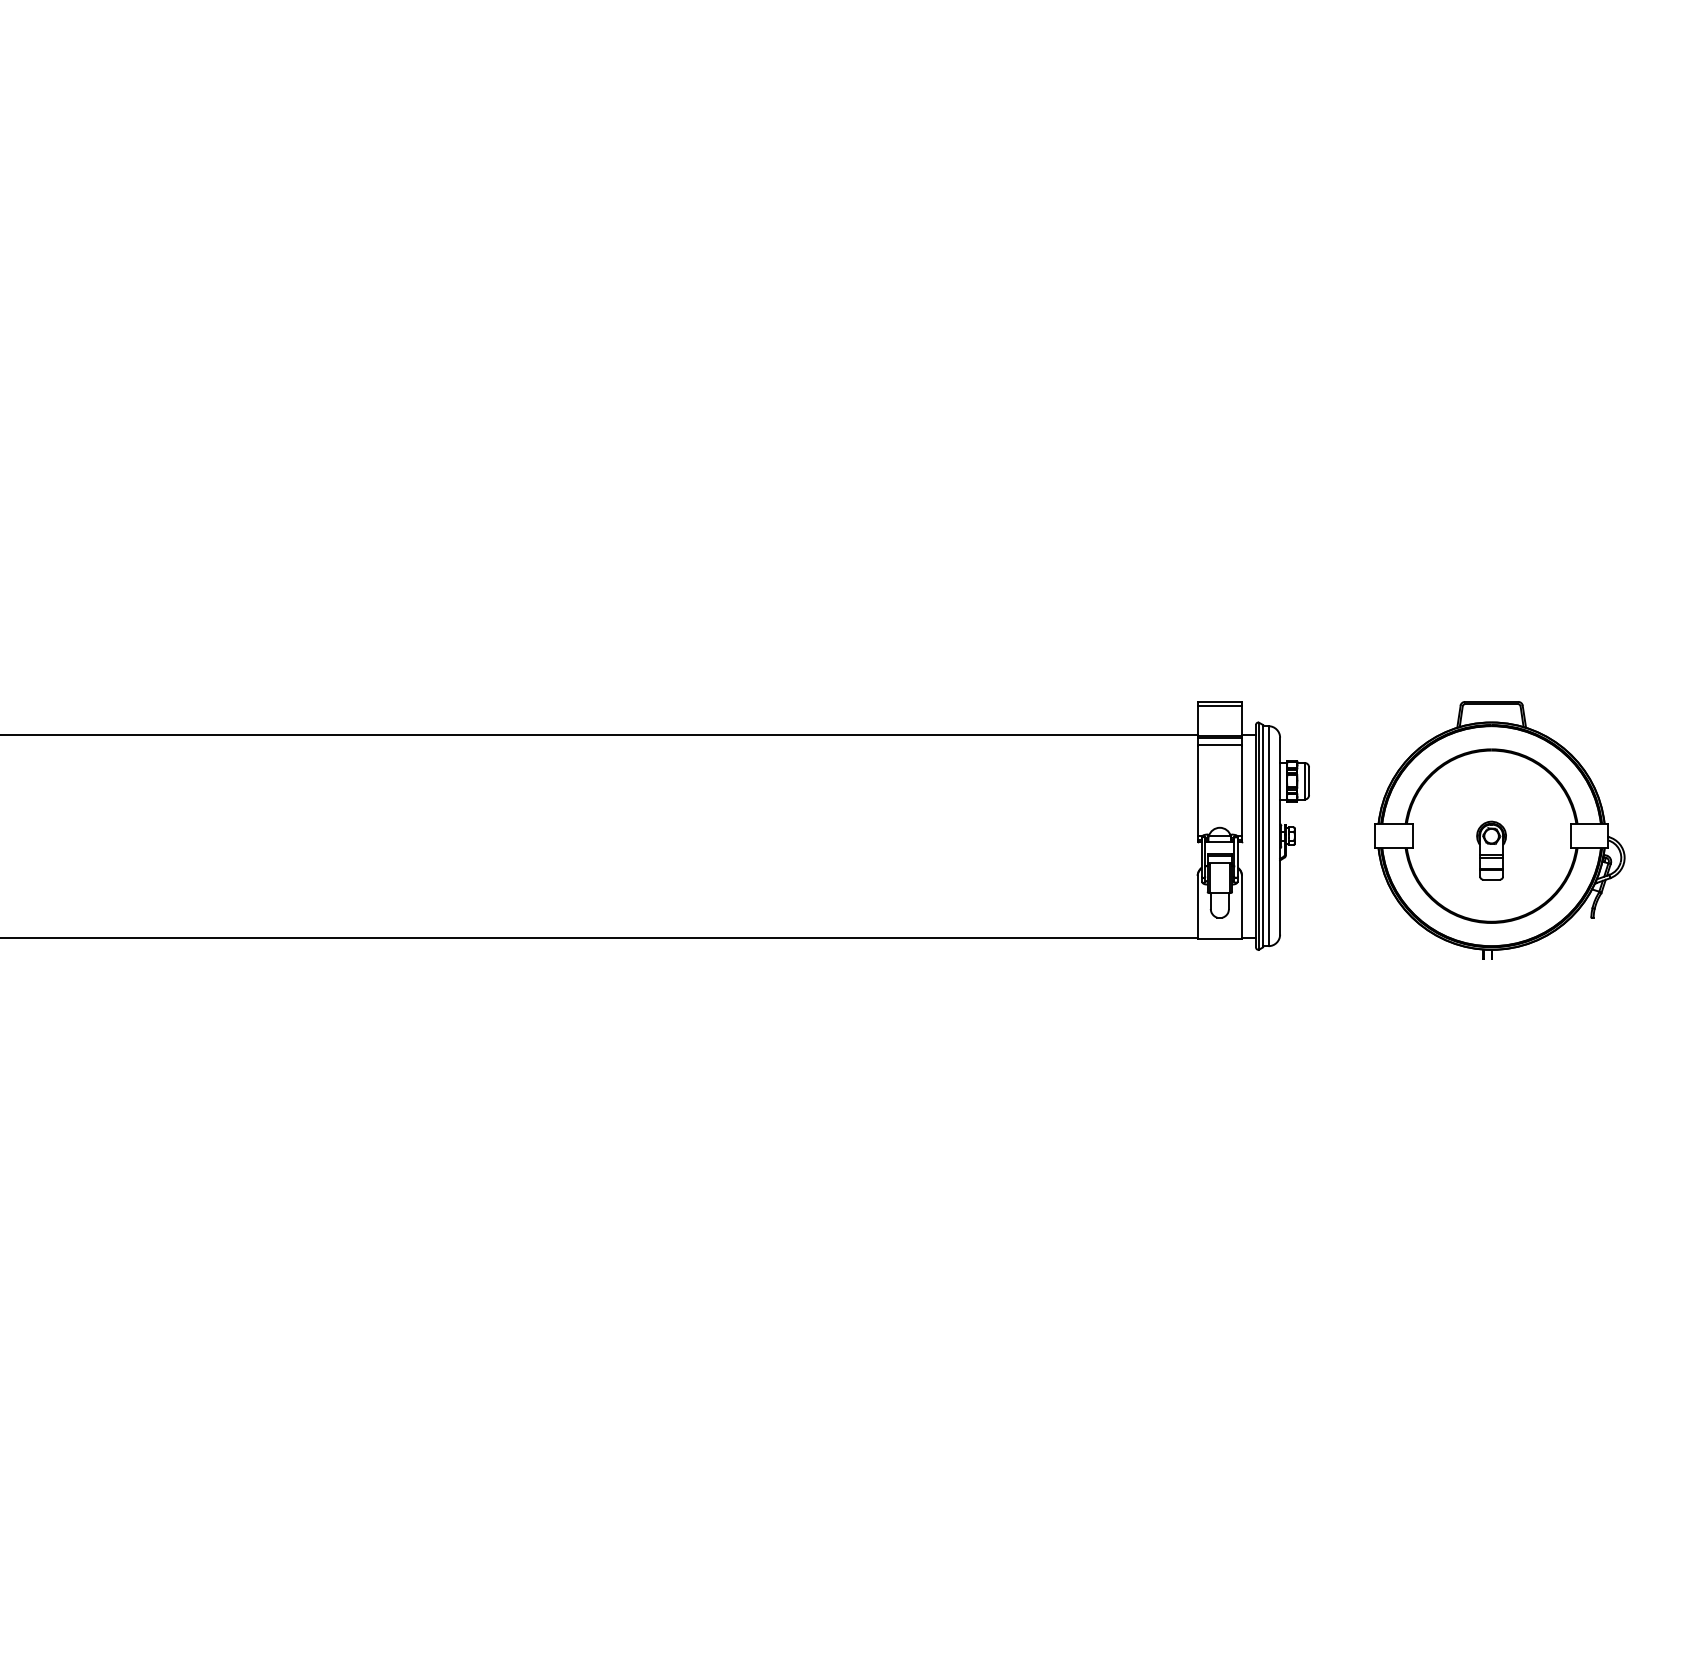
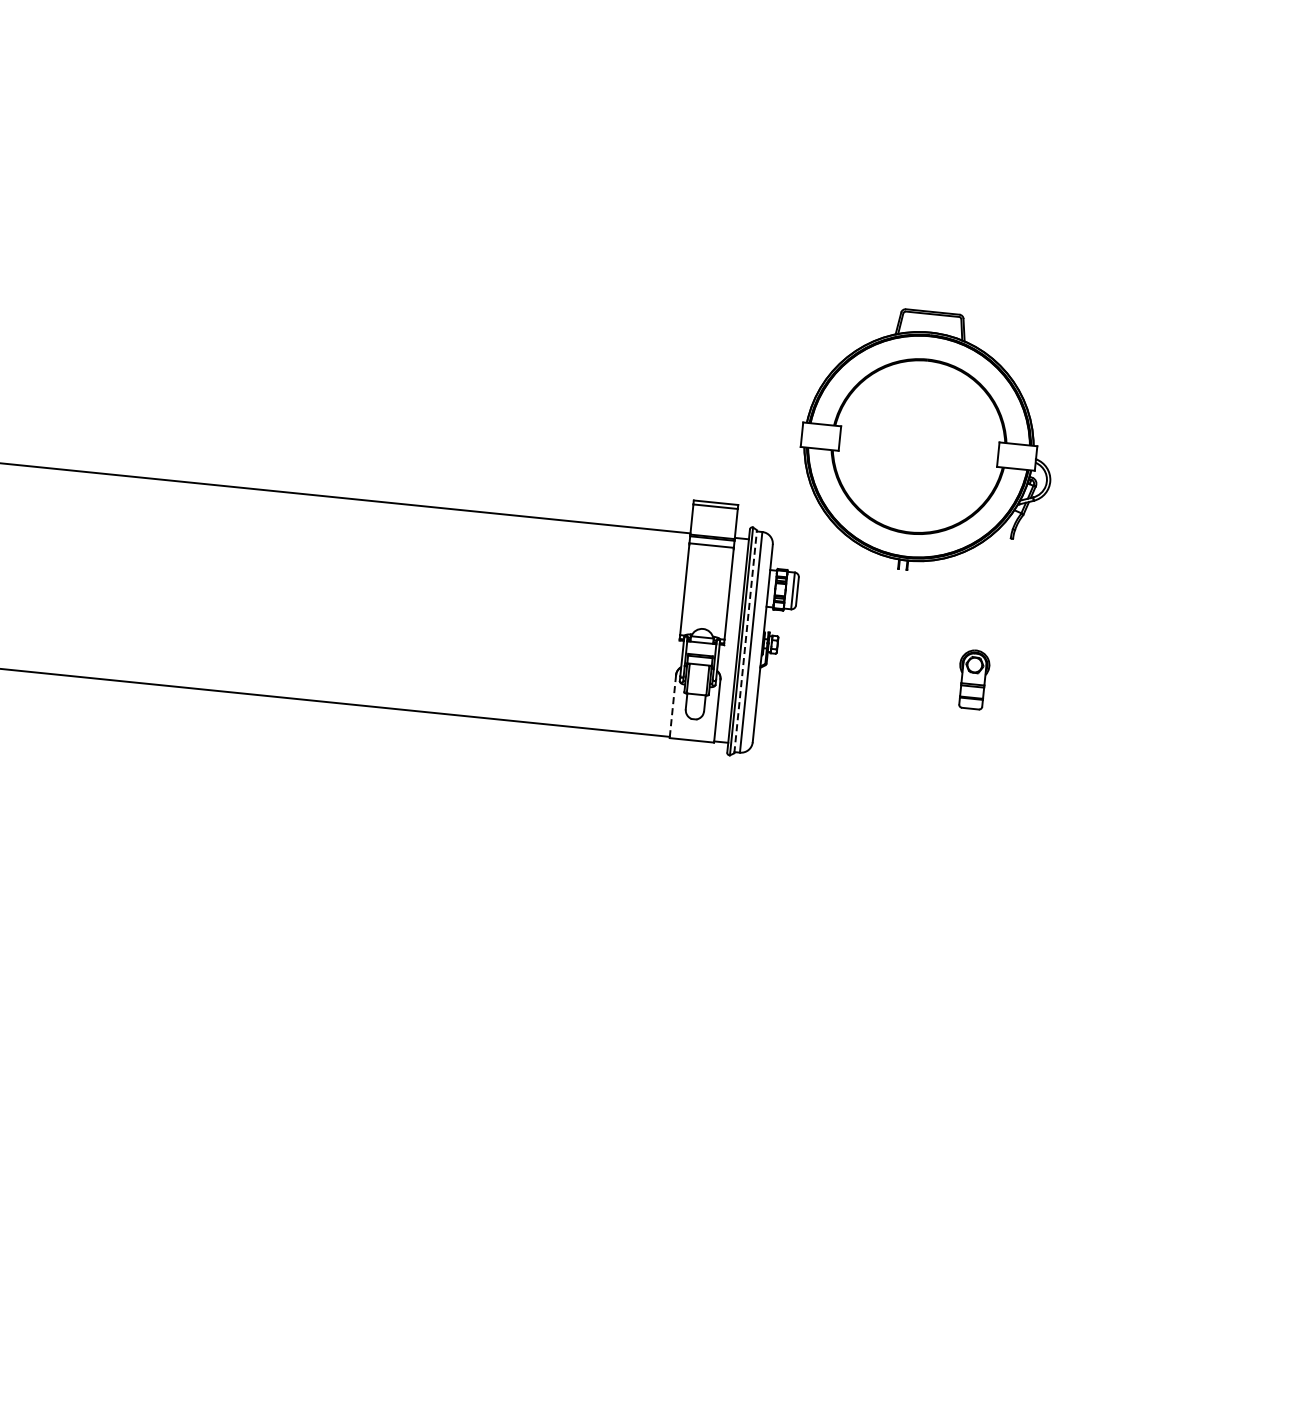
part: (1499, 830) -> (927, 441), moved
line: (1263, 835) -> (746, 641), solid -> dashed
line: (1197, 907) -> (672, 706), solid -> dashed

